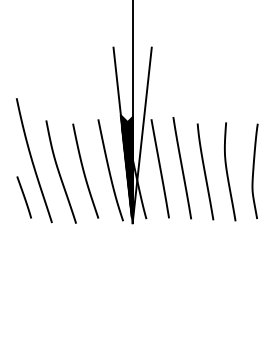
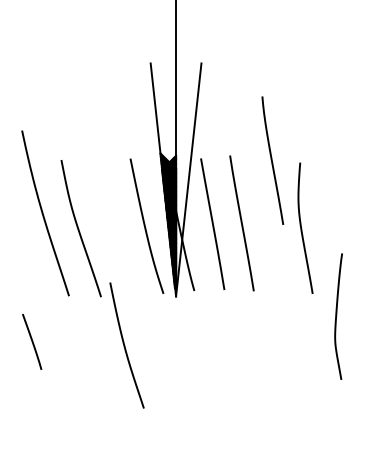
curve: (84, 170) -> (125, 344), moved
line: (205, 171) -> (272, 160), moved
curve: (254, 171) -> (337, 316), moved
line: (23, 197) -> (31, 342), moved

